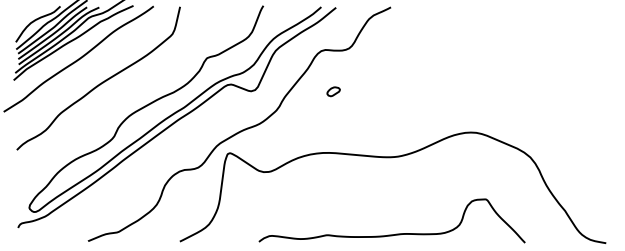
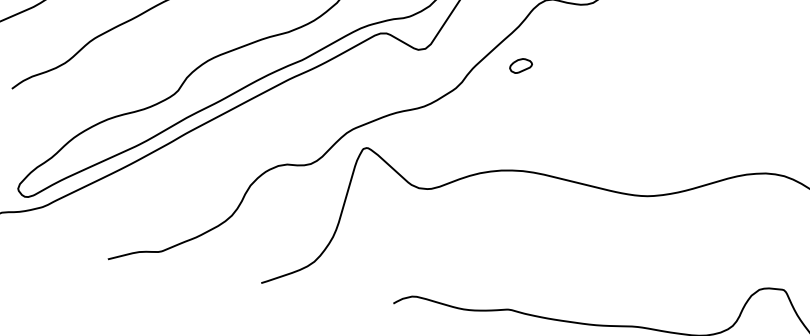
part: (333, 91) -> (520, 65), moved

